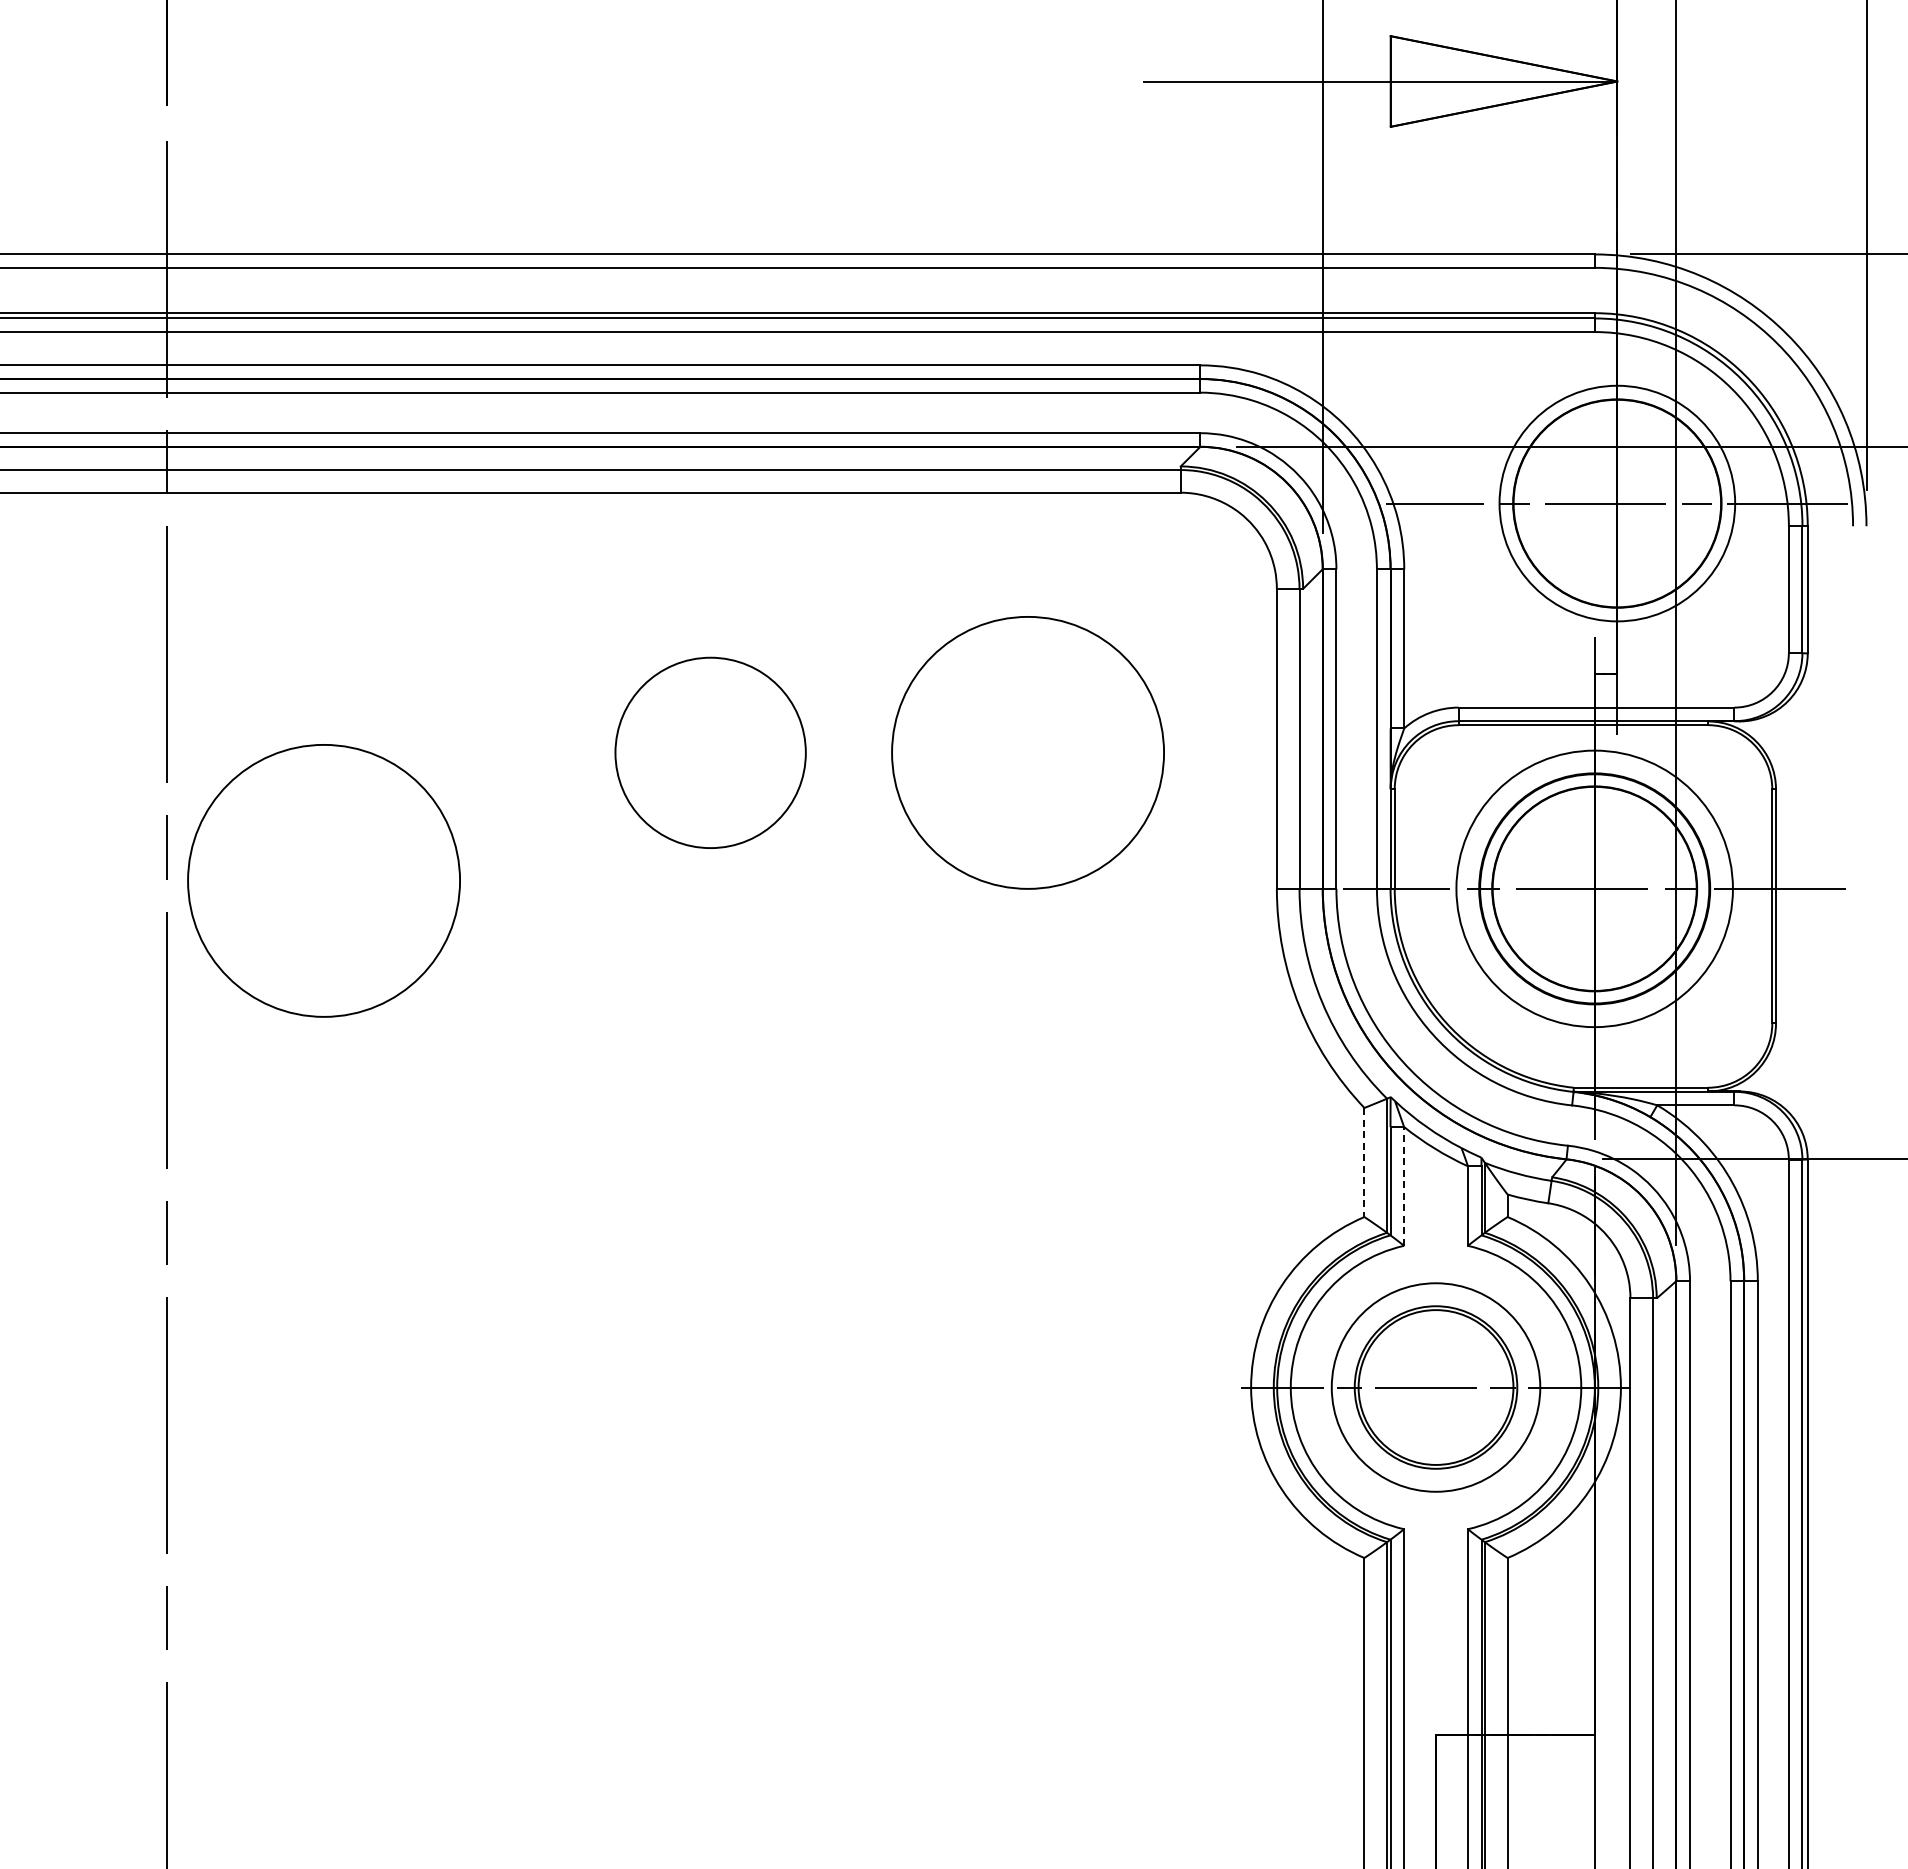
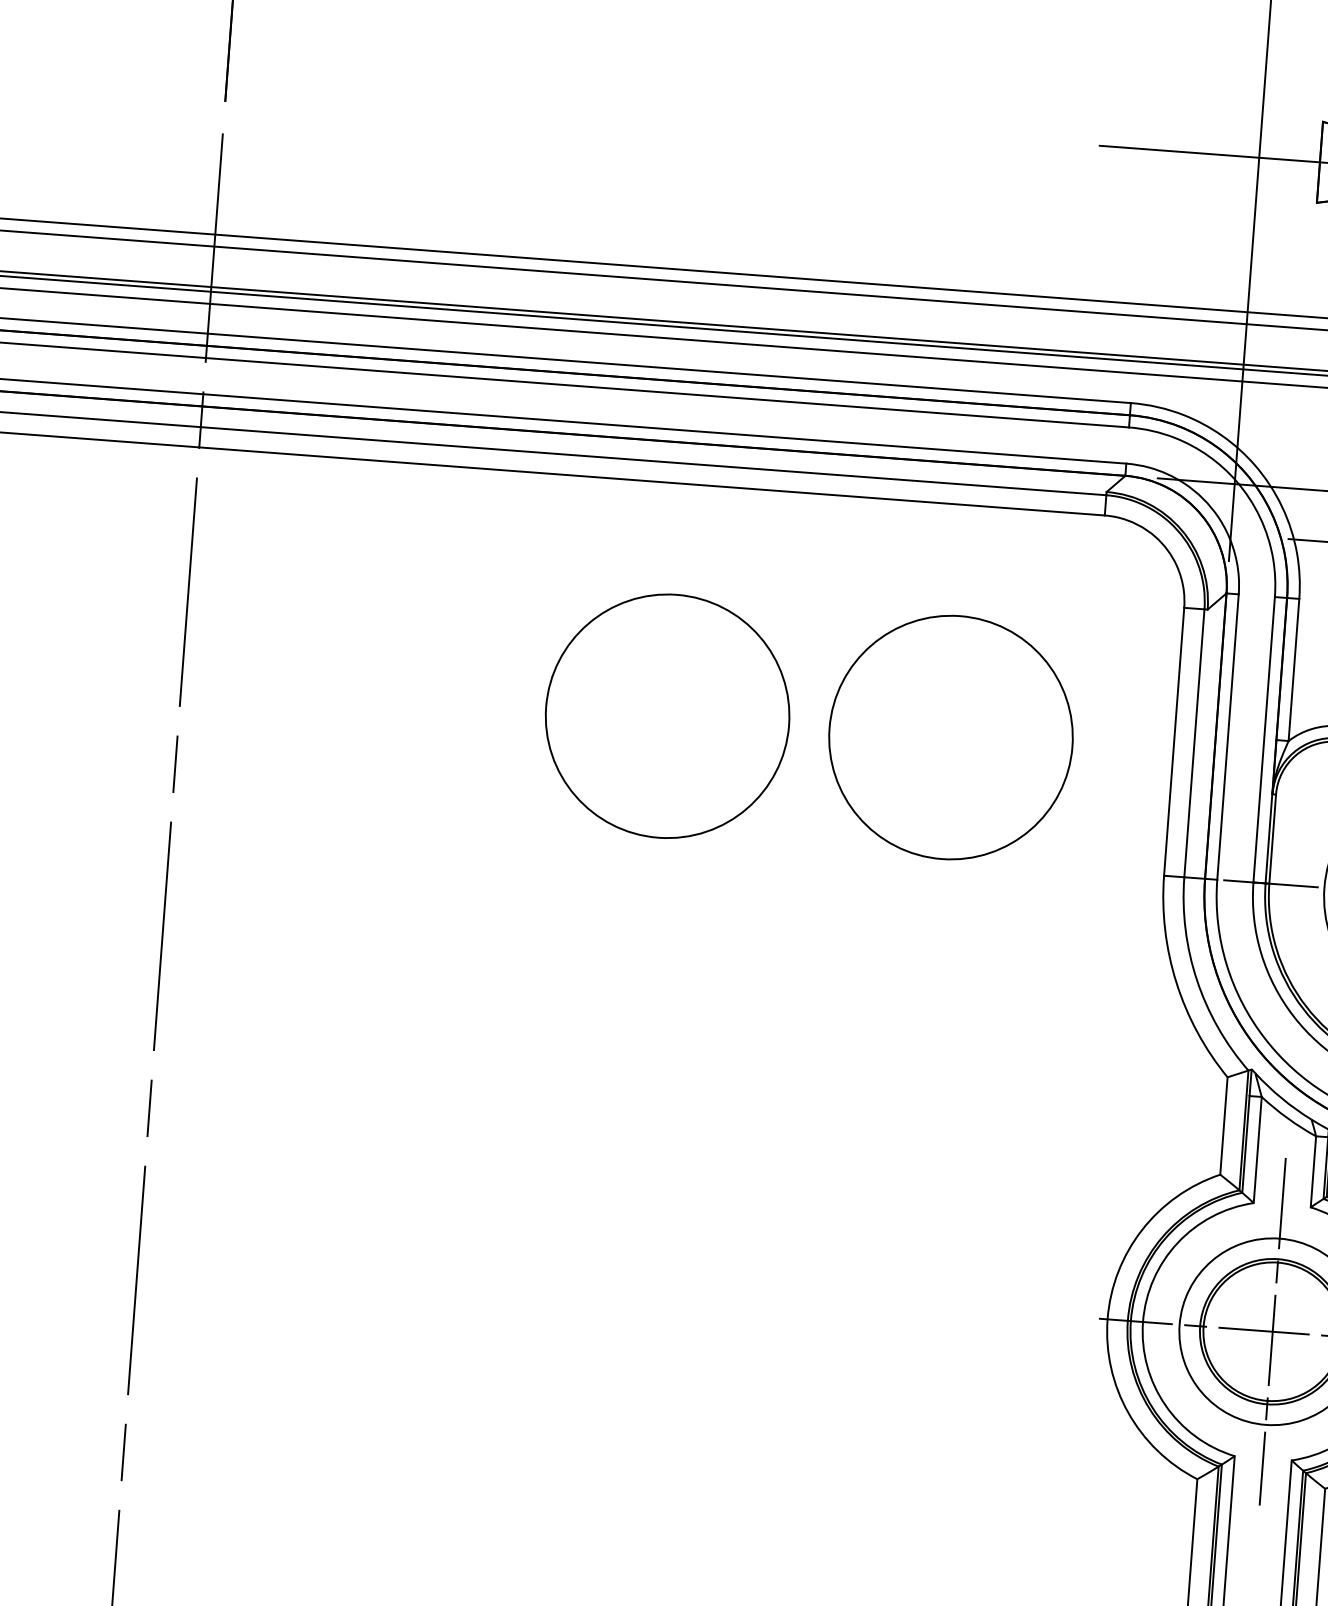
circle: (710, 752) -> (667, 715), size x1.43
circle: (323, 880) -> (313, 804), removed
line: (1364, 1162) -> (1223, 1126), dashed -> solid
line: (1404, 1185) -> (1258, 1149), dashed -> solid
line: (1436, 1387) -> (1273, 1331), added

